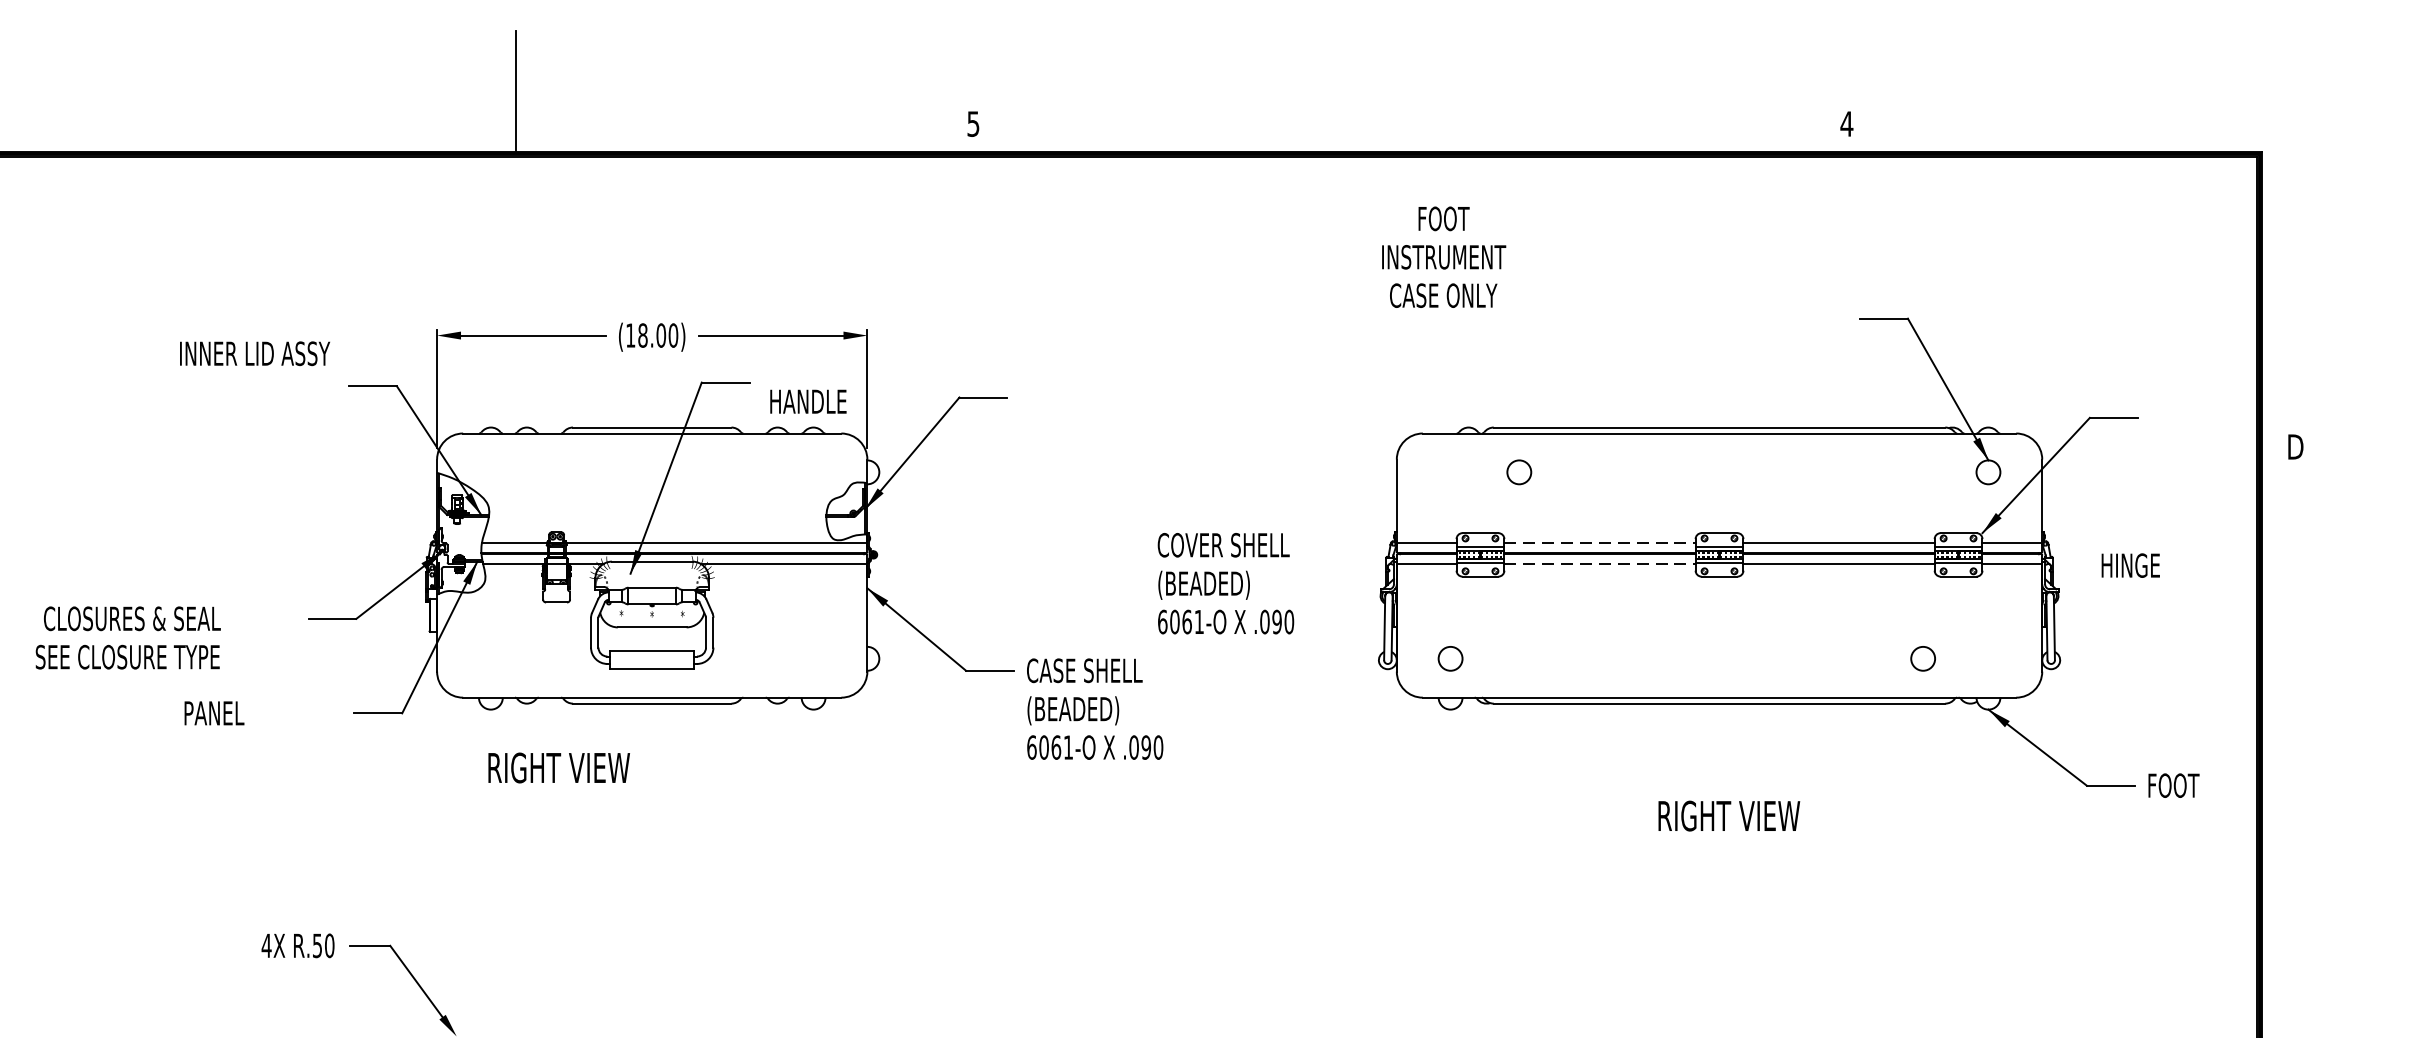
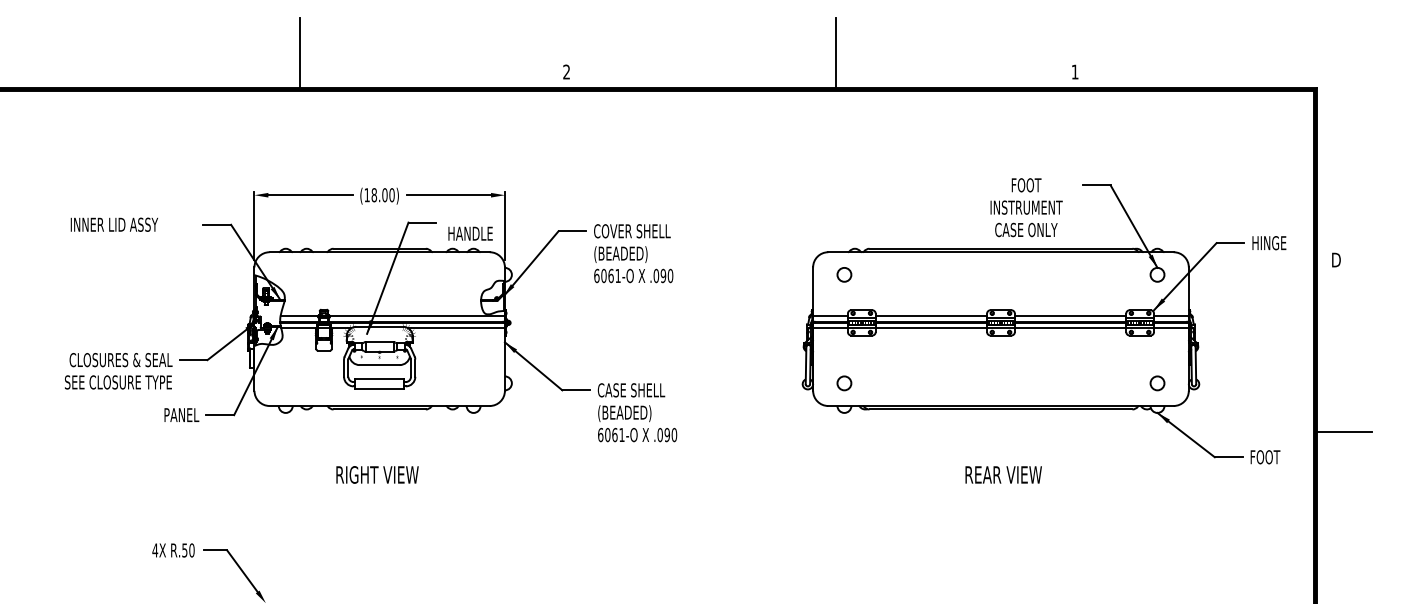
line: (1435, 92) -> (835, 53), added
text: (973, 123) -> (566, 71), 5 -> 2
text: (1845, 123) -> (1074, 71), 4 -> 1
text: (1443, 257) -> (1026, 207), moved
text: (253, 353) -> (113, 224), moved
circle: (1519, 471) -> (844, 274), moved
line: (1600, 543) -> (931, 316), dashed -> solid
line: (1600, 564) -> (931, 328), dashed -> solid
text: (2130, 566) -> (1269, 243), moved
text: (1225, 583) -> (633, 253), moved
text: (127, 638) -> (118, 371), moved
circle: (1923, 659) -> (1157, 383), moved
text: (213, 712) -> (181, 414), moved
line: (2309, 743) -> (1344, 432), added
text: (559, 767) -> (377, 474), moved
text: (1737, 815) -> (1011, 474), RIGHT VIEW -> REAR VIEW

